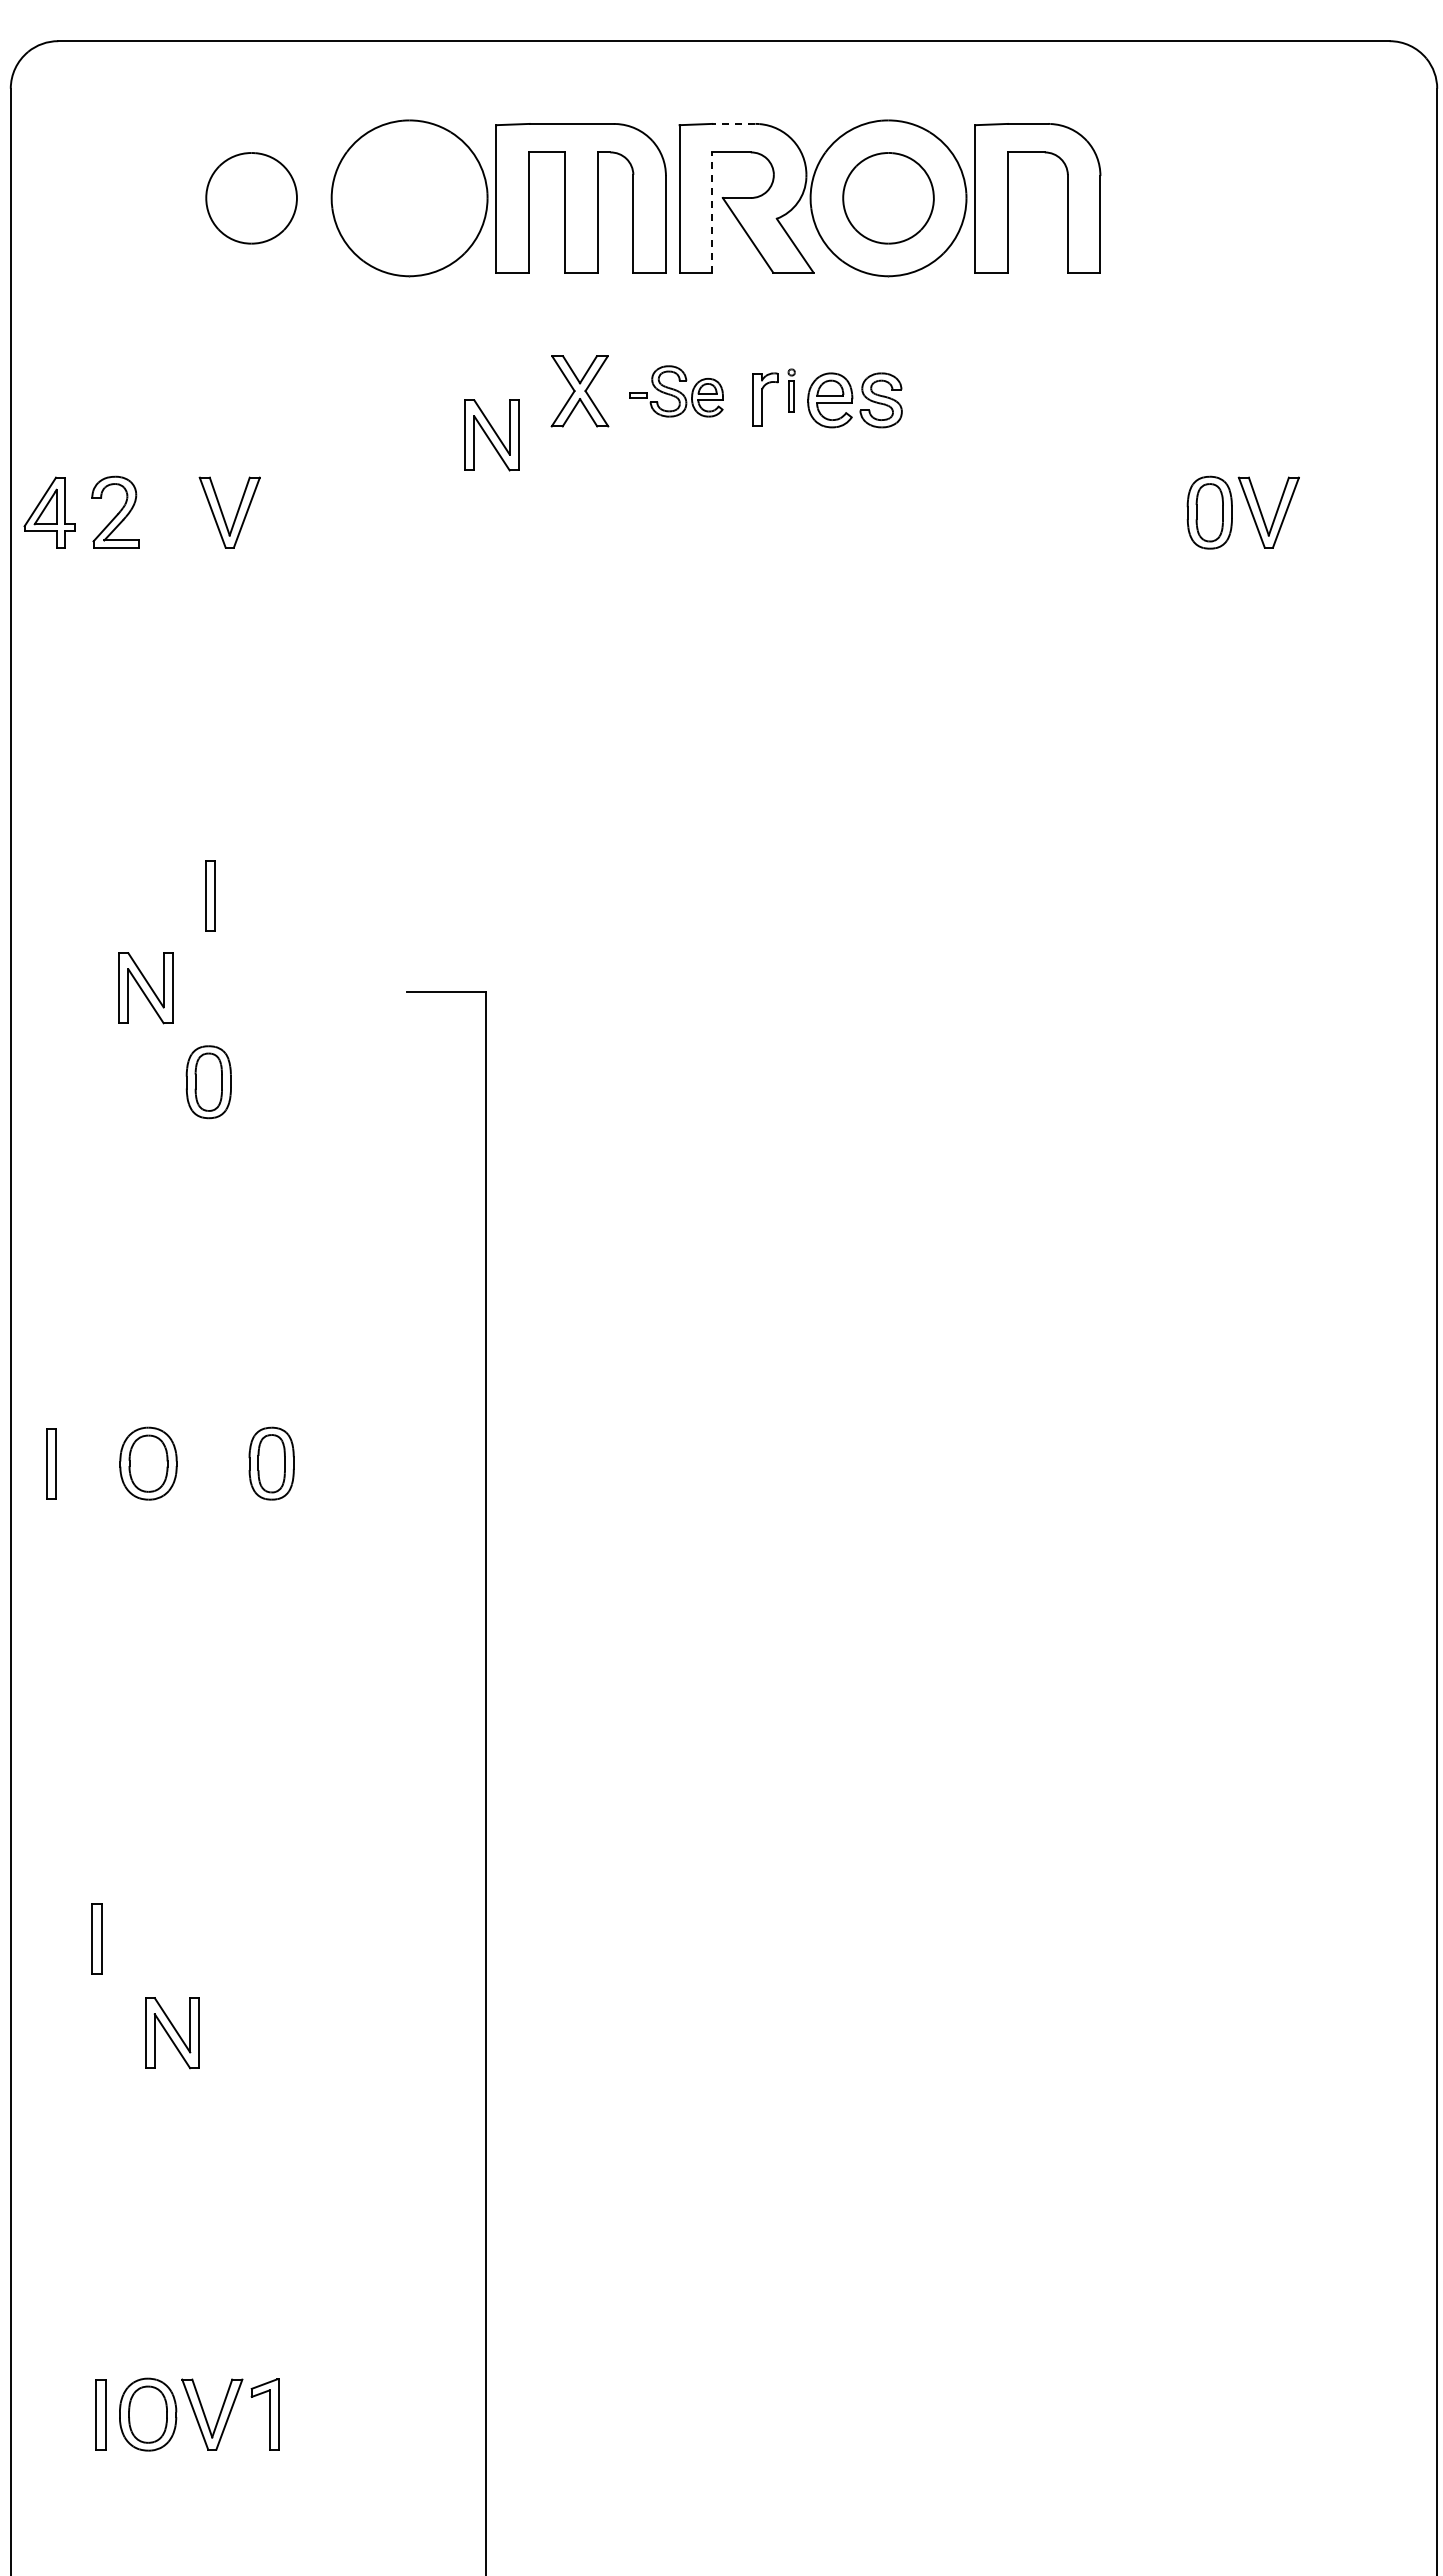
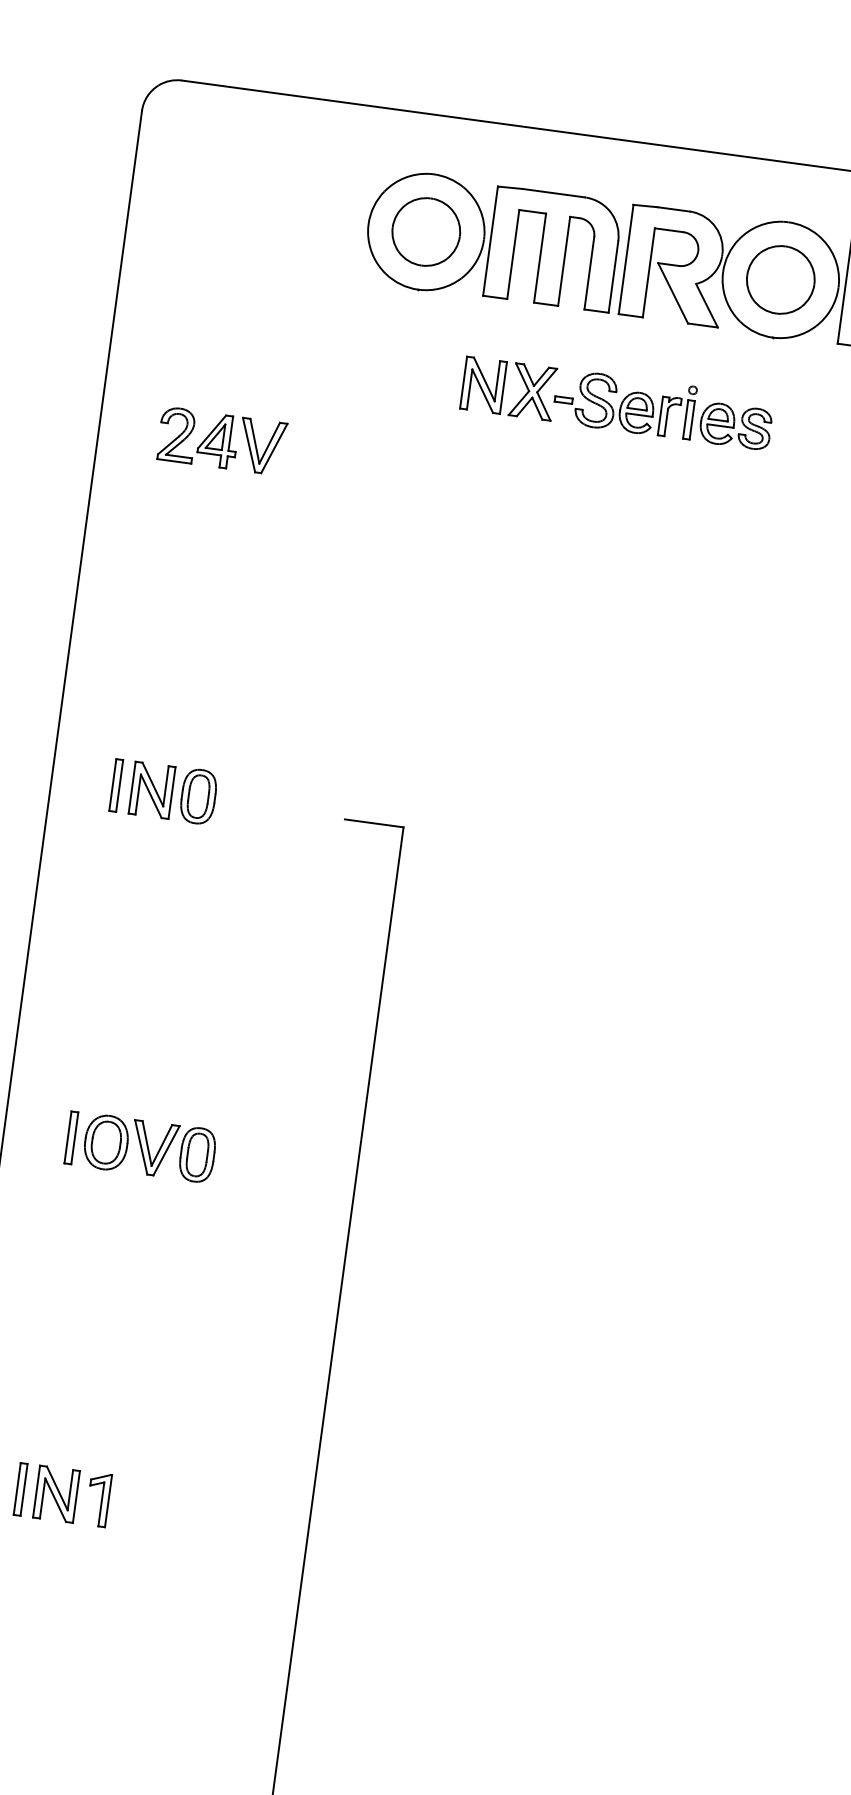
line: (733, 123) -> (673, 209), dashed -> solid
part: (251, 198) -> (426, 232), moved
line: (712, 212) -> (649, 272), dashed -> solid
part: (791, 390) -> (689, 412), size x1.67
part: (676, 391) -> (604, 401), size x1.43
part: (491, 435) -> (483, 385), moved
part: (49, 512) -> (217, 440), moved
part: (210, 895) -> (116, 784), moved
part: (208, 1082) -> (198, 796), moved
part: (51, 1463) -> (71, 1137), moved
part: (206, 1464) -> (149, 1149), added
part: (201, 1938) -> (98, 1499), added
part: (172, 2033) -> (56, 1494), moved

